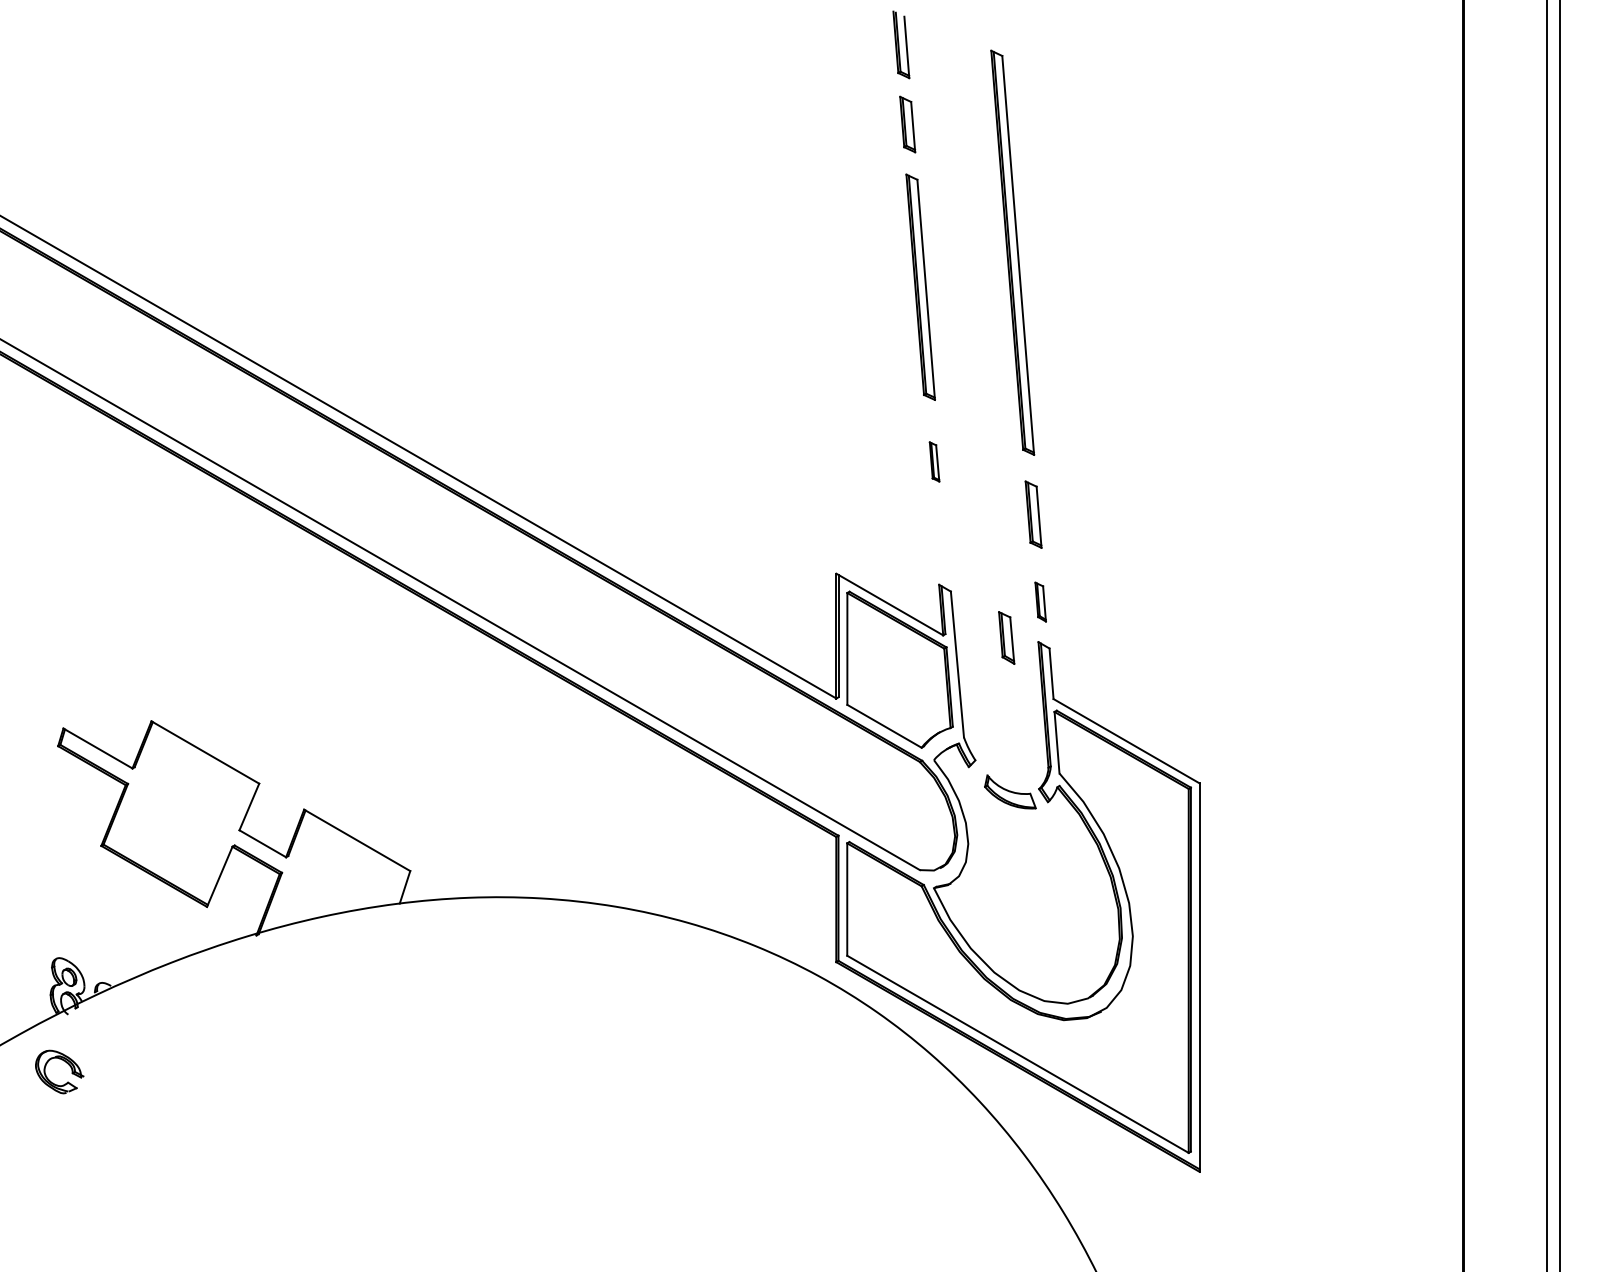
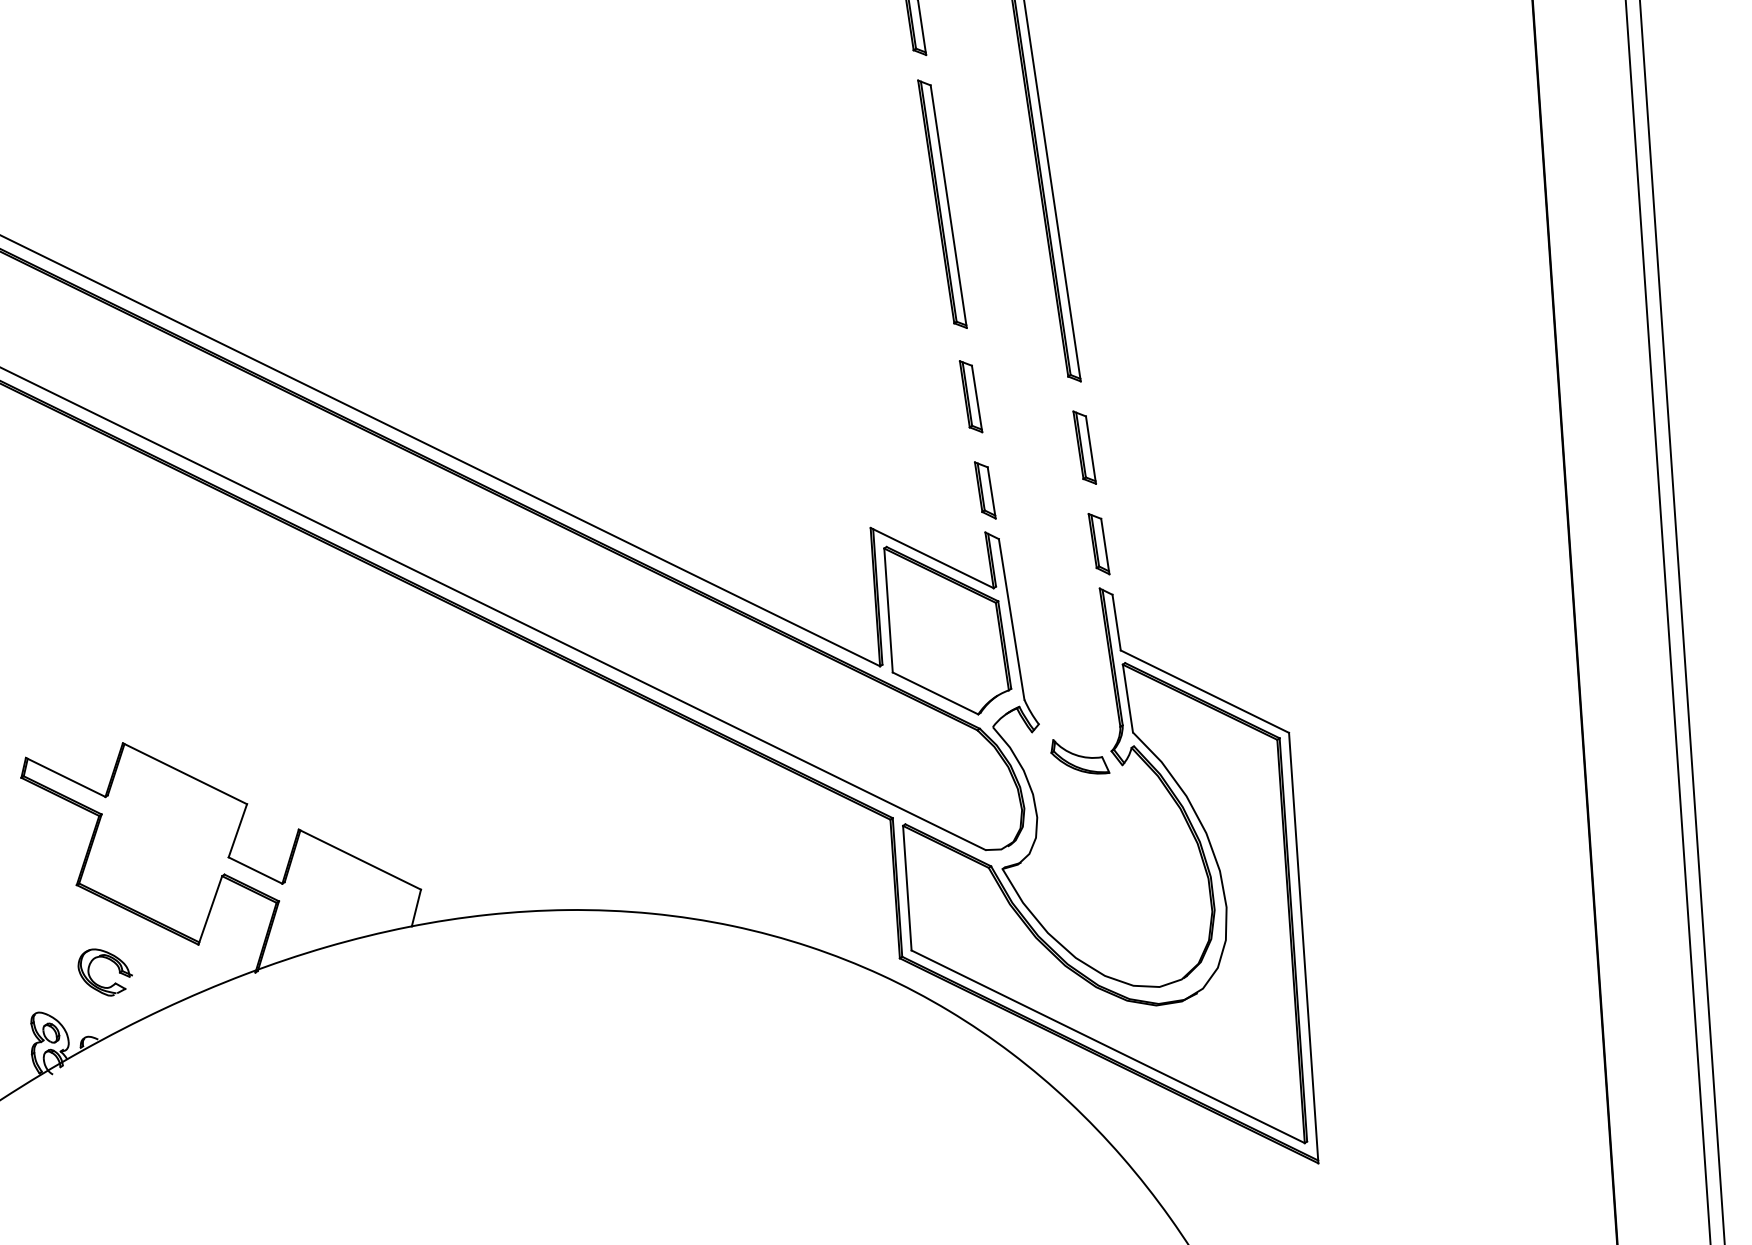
part: (934, 461) -> (970, 396), size x1.67
part: (1040, 601) -> (1098, 543), size x1.43
part: (1006, 637) -> (985, 489), moved
part: (66, 1063) -> (112, 962), moved

